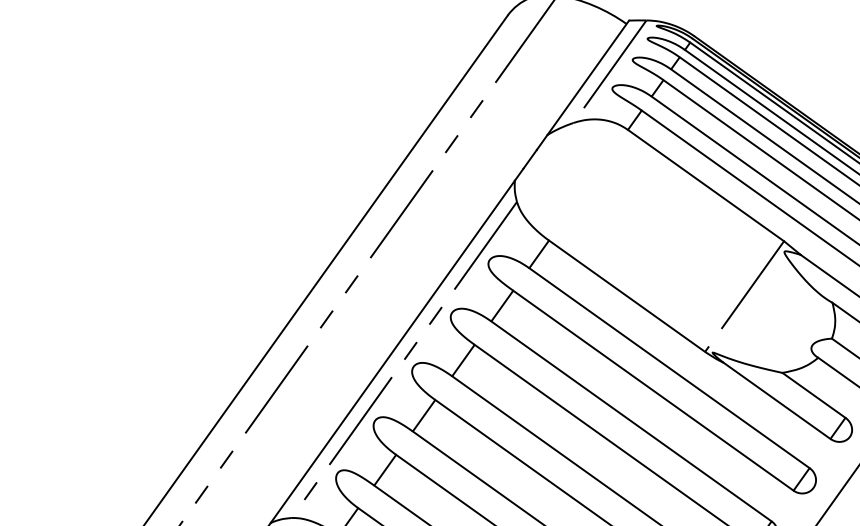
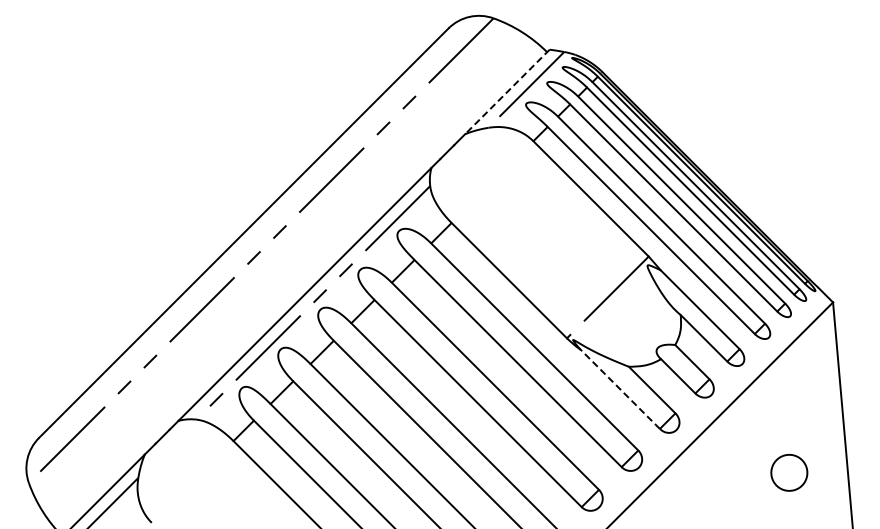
line: (588, 77) -> (507, 91), solid -> dashed
line: (777, 400) -> (620, 389), solid -> dashed

